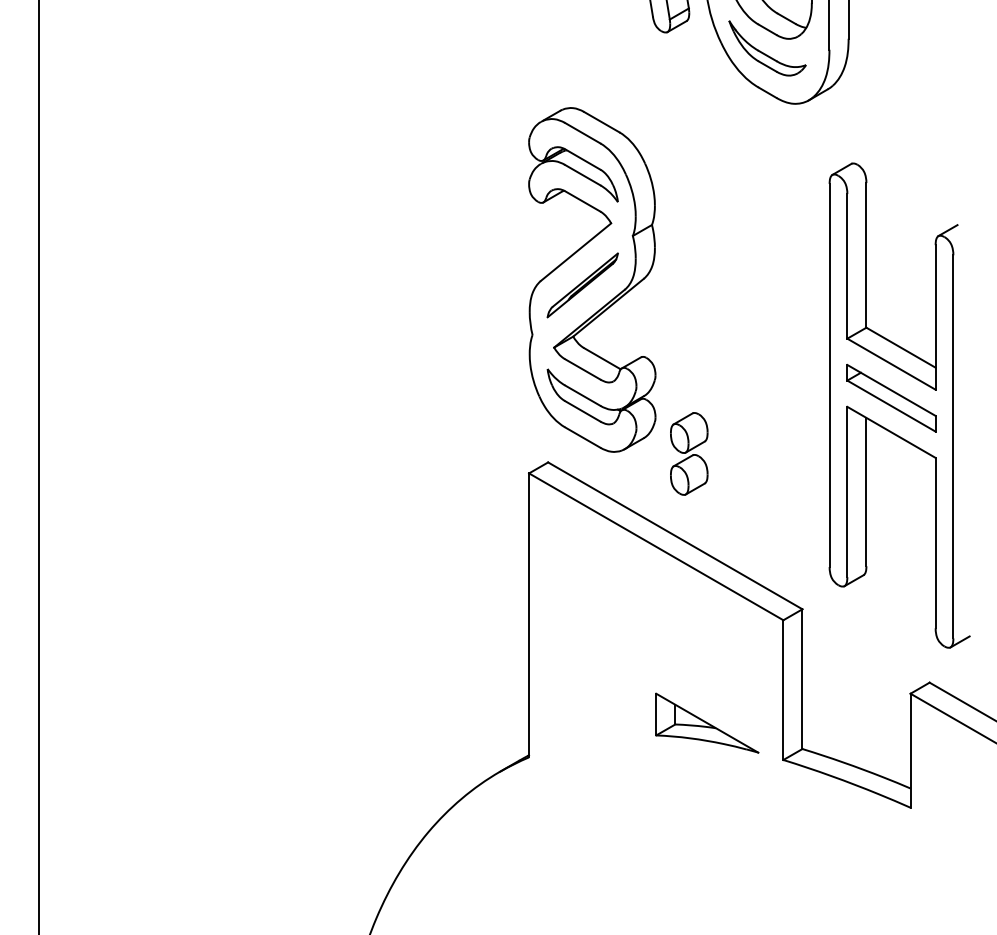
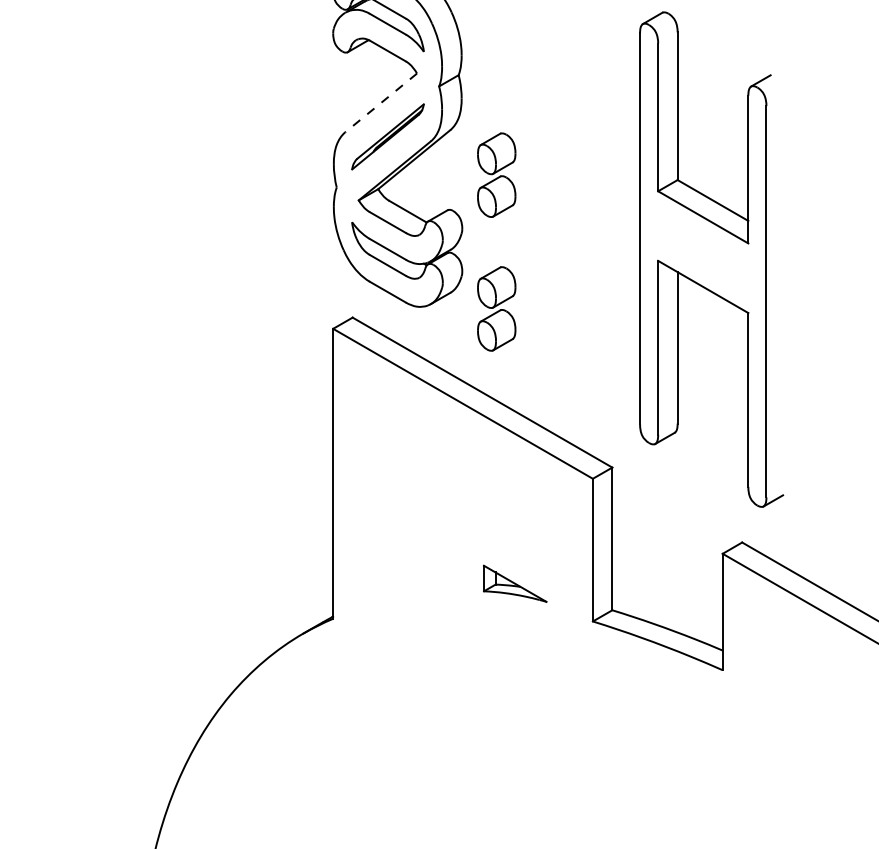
line: (575, 252) -> (380, 103), solid -> dashed
part: (689, 322) -> (496, 174), added
part: (891, 398) -> (703, 252), removed
part: (707, 722) -> (515, 583), size x0.6

